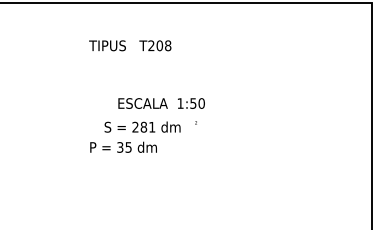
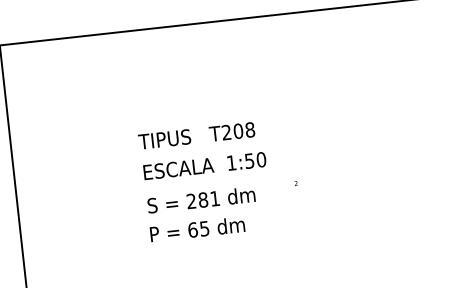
text: (130, 45) -> (197, 135), moved
text: (161, 103) -> (204, 165), moved
text: (142, 126) -> (201, 199), moved
text: (120, 147) -> (193, 230), 35 -> 65

